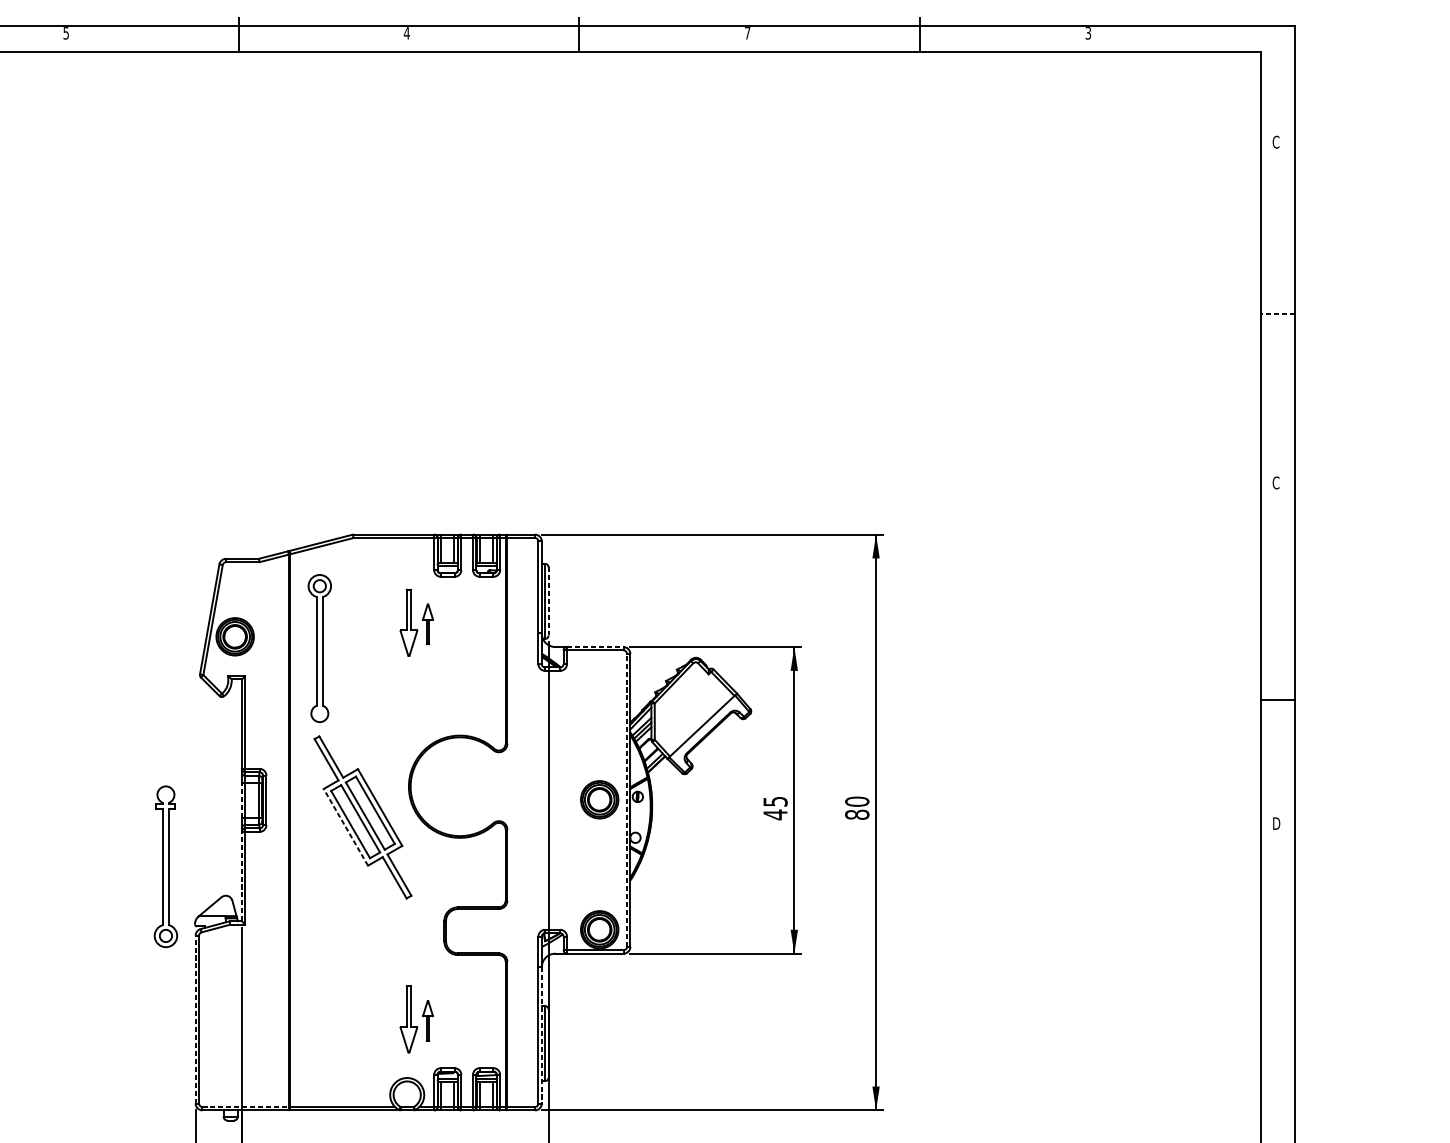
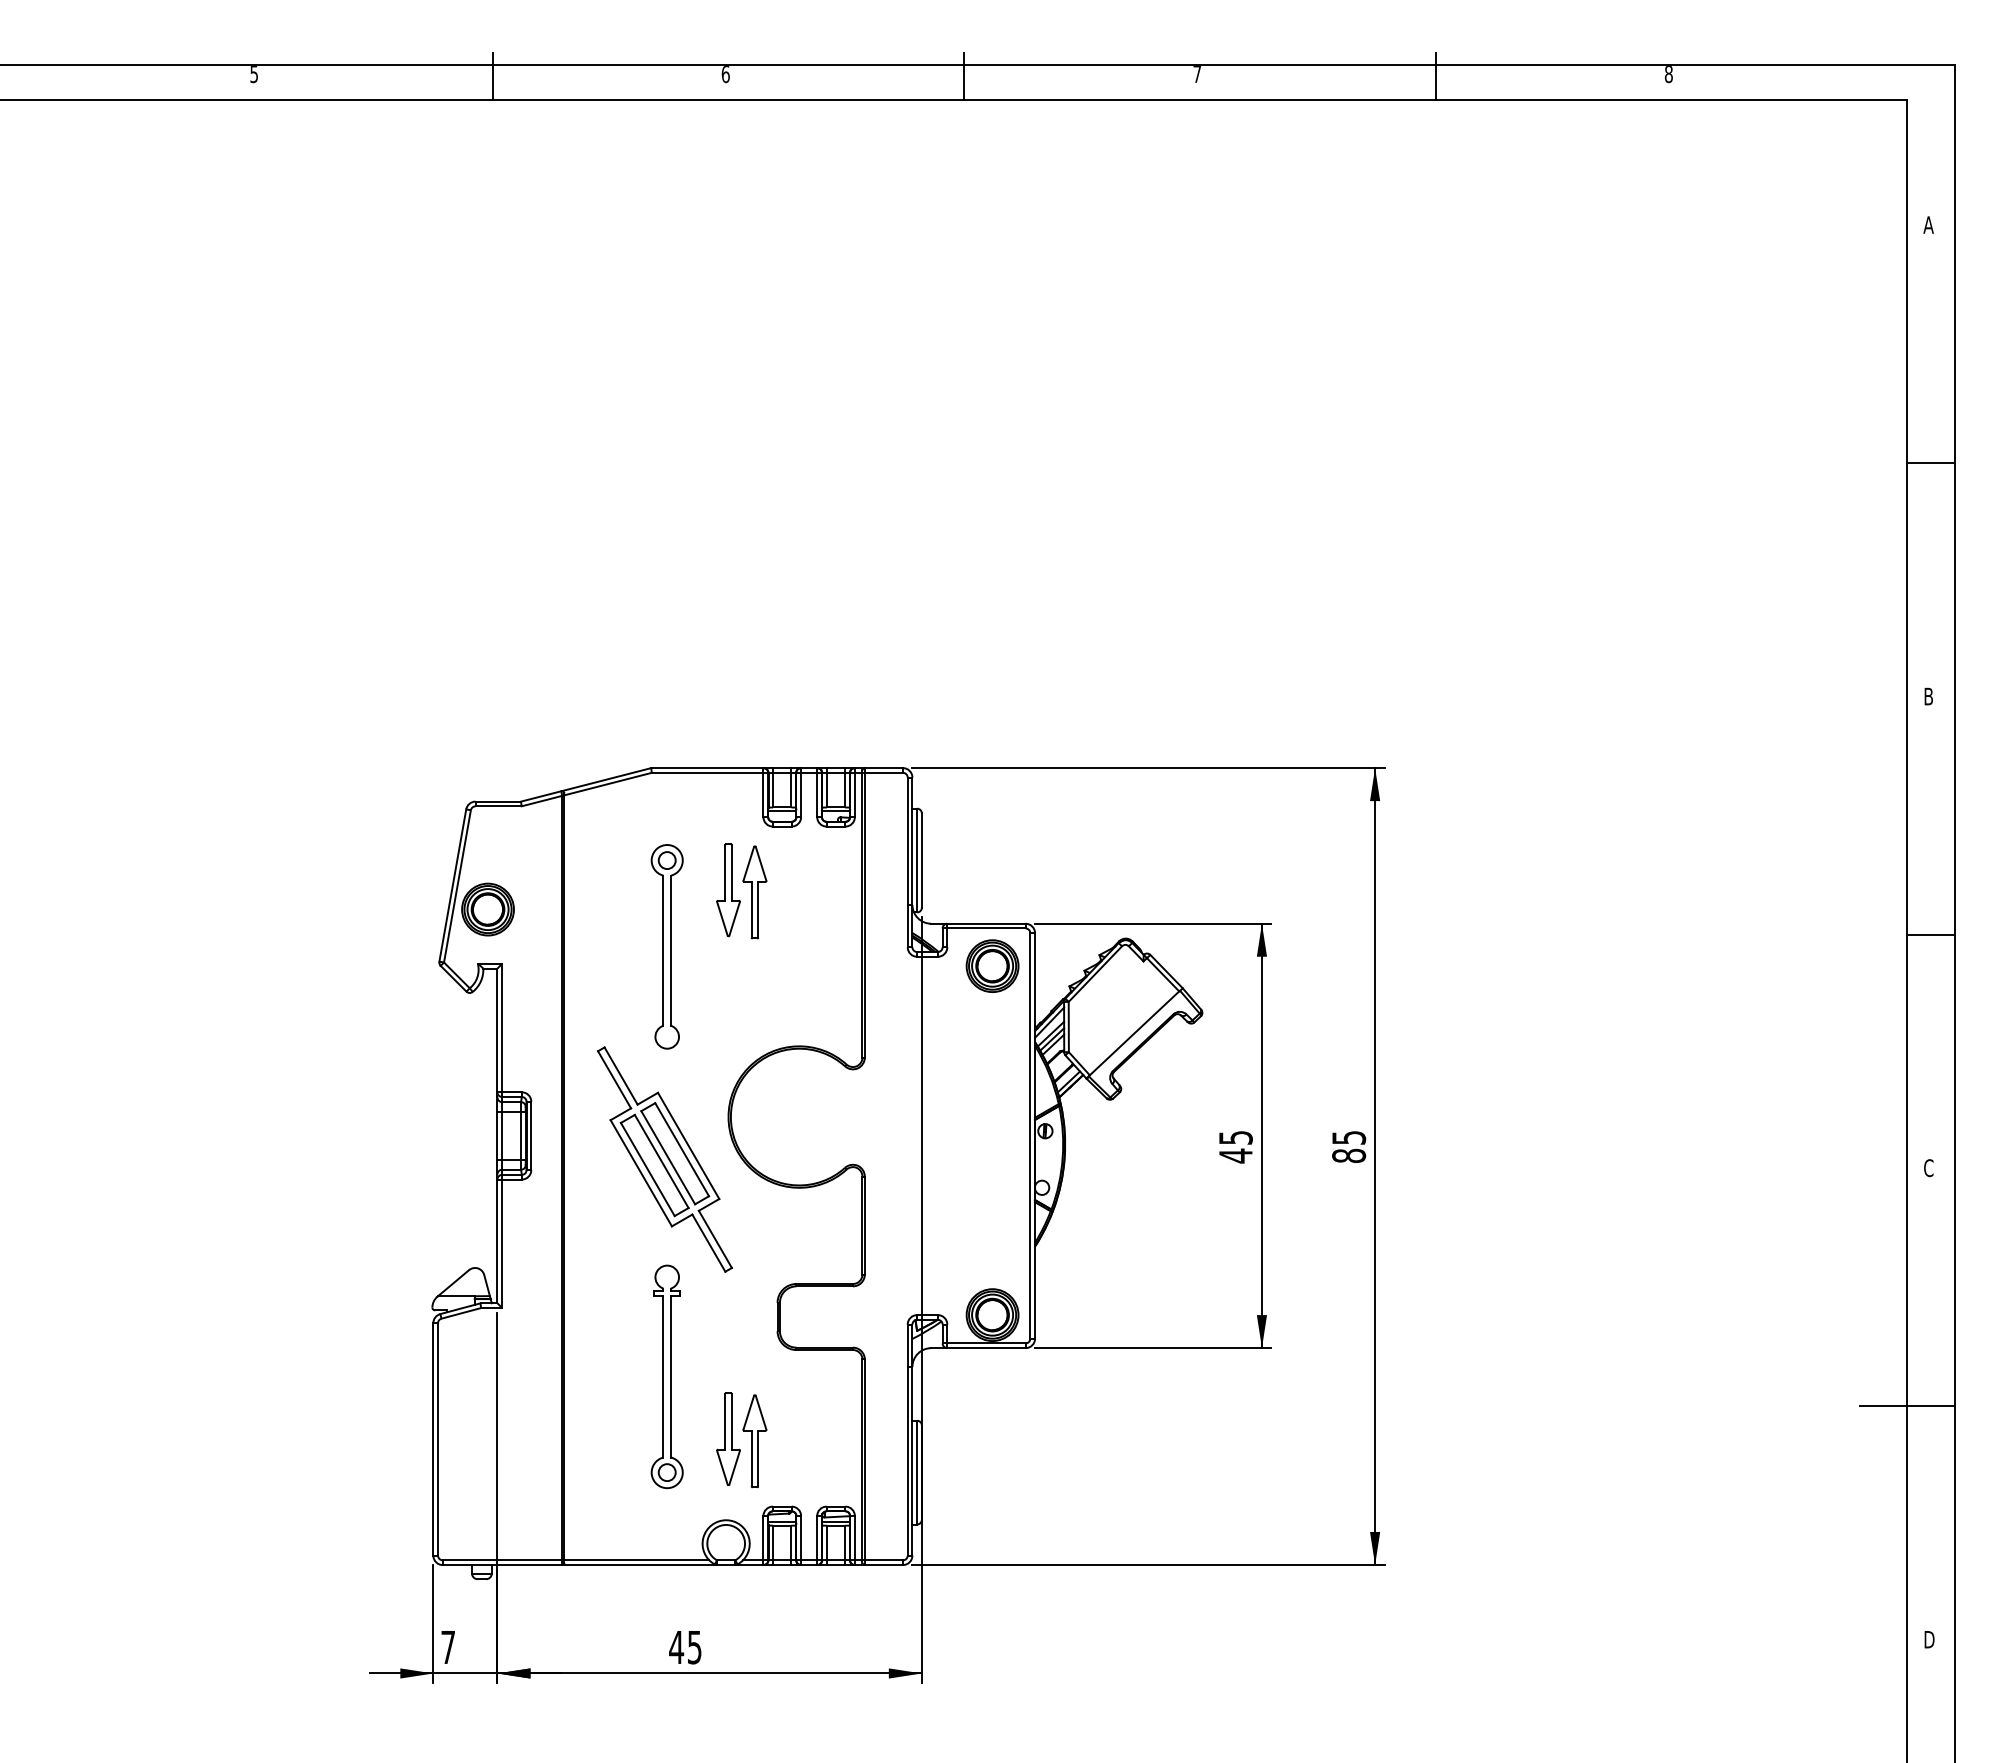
text: (406, 33) -> (725, 74), 4 -> 6
text: (1088, 33) -> (1668, 74), 3 -> 8
text: (1275, 141) -> (1928, 224), C -> A
line: (1277, 314) -> (1930, 463), dashed -> solid
text: (1275, 482) -> (1928, 696), C -> B
line: (548, 602) -> (921, 861), dashed -> solid
part: (427, 624) -> (754, 892), size x1.67
line: (595, 646) -> (986, 923), dashed -> solid
part: (319, 648) -> (666, 946), moved
line: (1277, 700) -> (1930, 934), moved
part: (599, 799) -> (992, 965), moved
line: (242, 800) -> (497, 1135), dashed -> solid
line: (627, 800) -> (1030, 1135), dashed -> solid
text: (857, 801) -> (1349, 1137), 80 -> 85
text: (1276, 823) -> (1929, 1168), D -> C
line: (346, 826) -> (641, 1172), dashed -> solid
part: (165, 866) -> (666, 1376), moved
line: (242, 876) -> (497, 1241), dashed -> solid
line: (1260, 995) -> (1907, 1406), added
line: (195, 1018) -> (433, 1438), dashed -> solid
part: (427, 1021) -> (754, 1441), size x1.67
line: (541, 1035) -> (912, 1461), dashed -> solid
line: (245, 1107) -> (502, 1560), dashed -> solid

